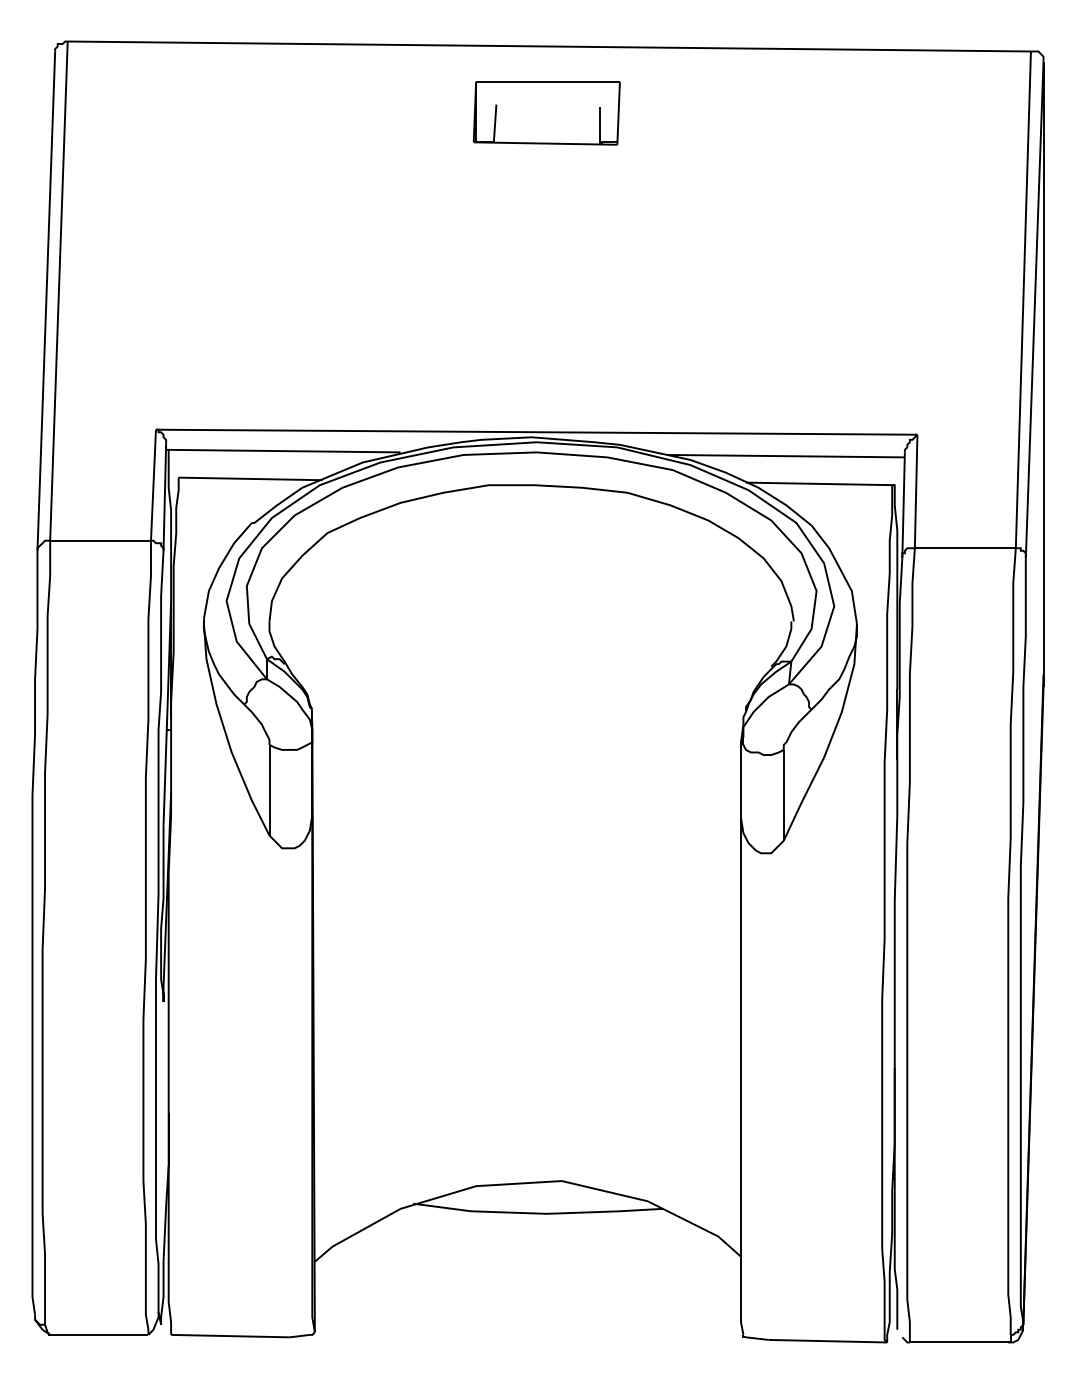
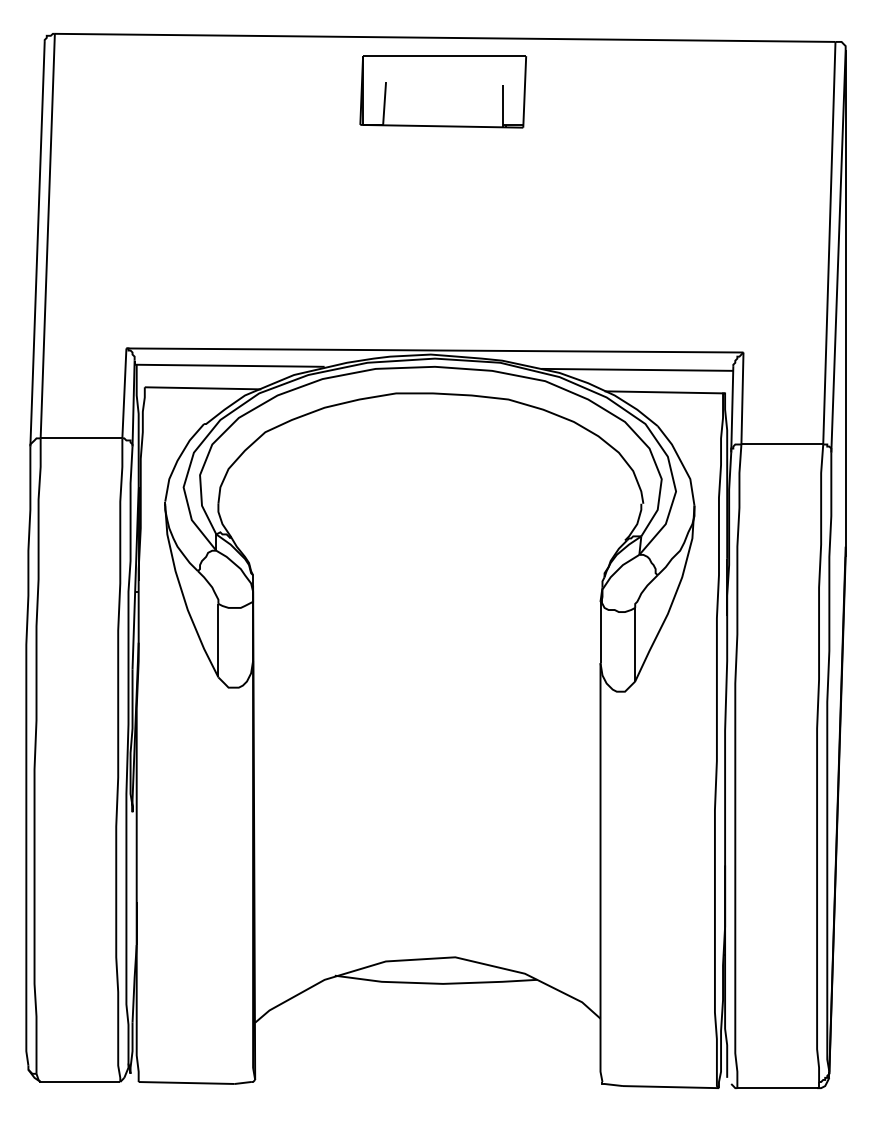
part: (546, 113) -> (442, 92), size x1.4

